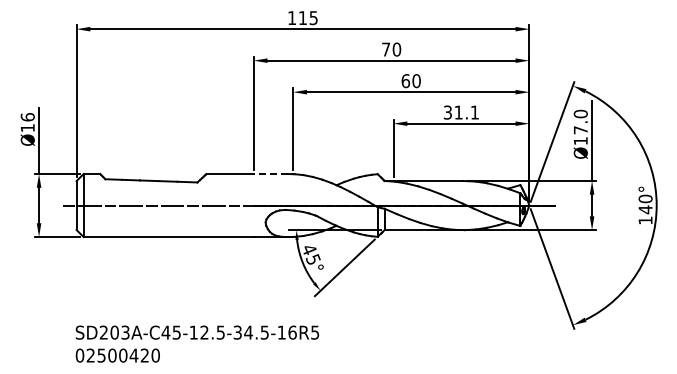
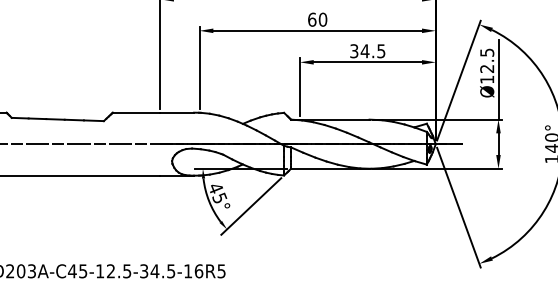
text: (466, 112) -> (372, 51), 31.1 -> 34.5
text: (580, 121) -> (486, 60), Ø17.0 -> Ø12.5
line: (270, 174) -> (176, 113), dashed -> solid

